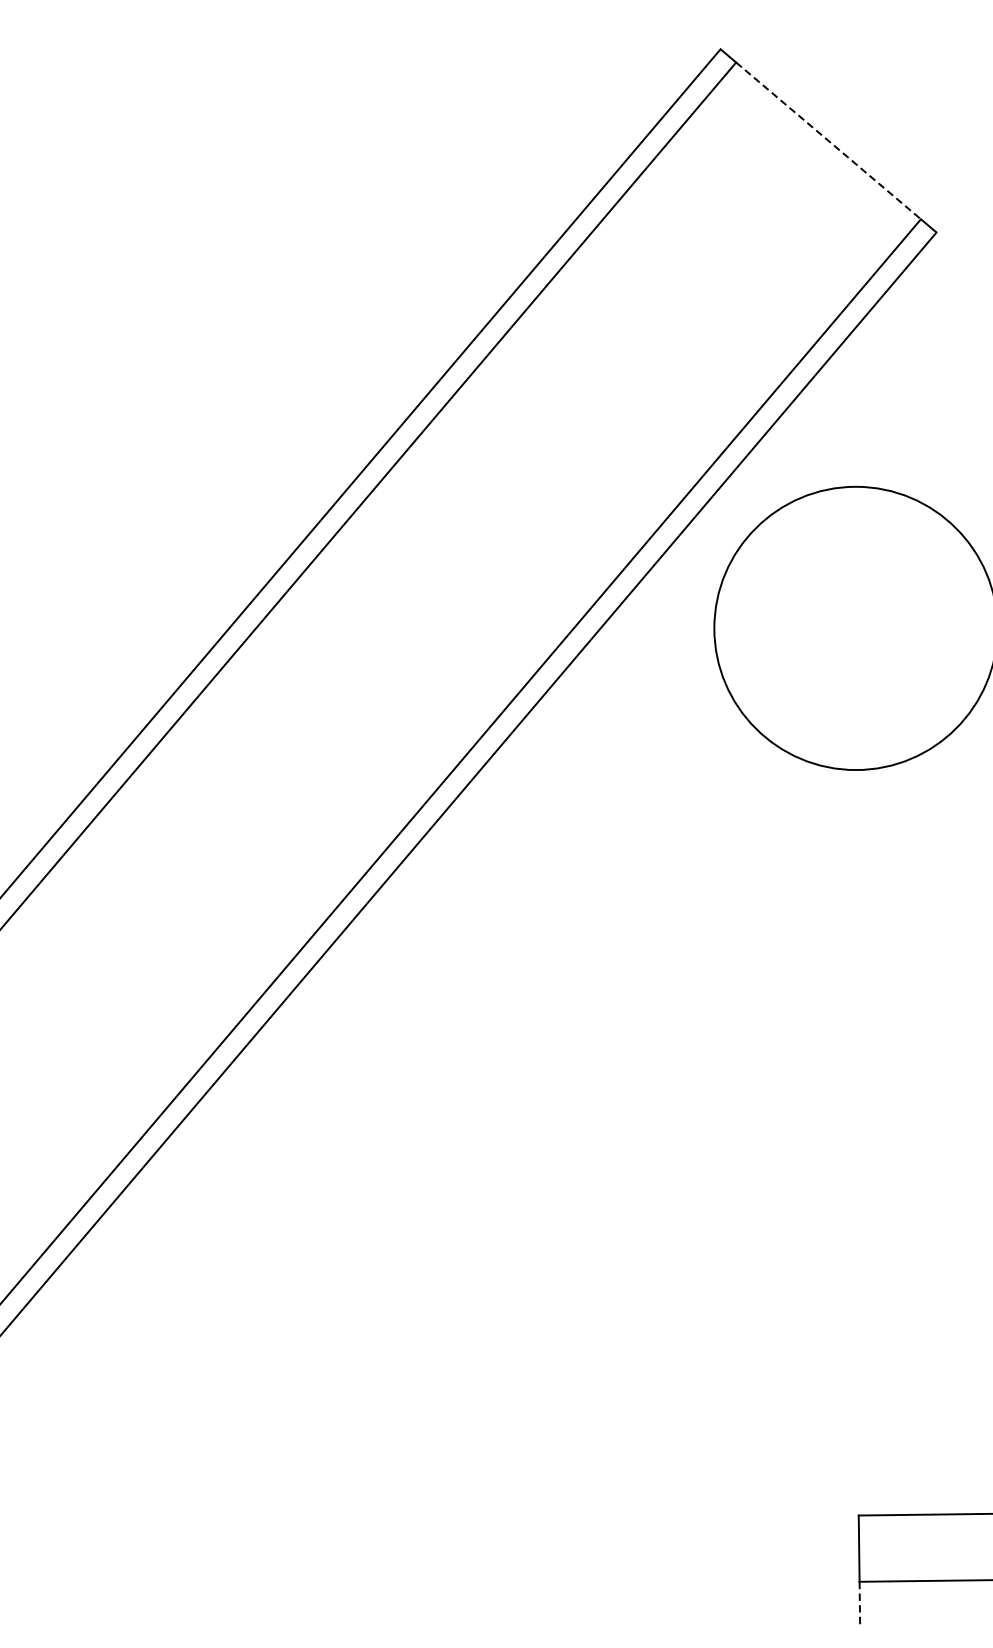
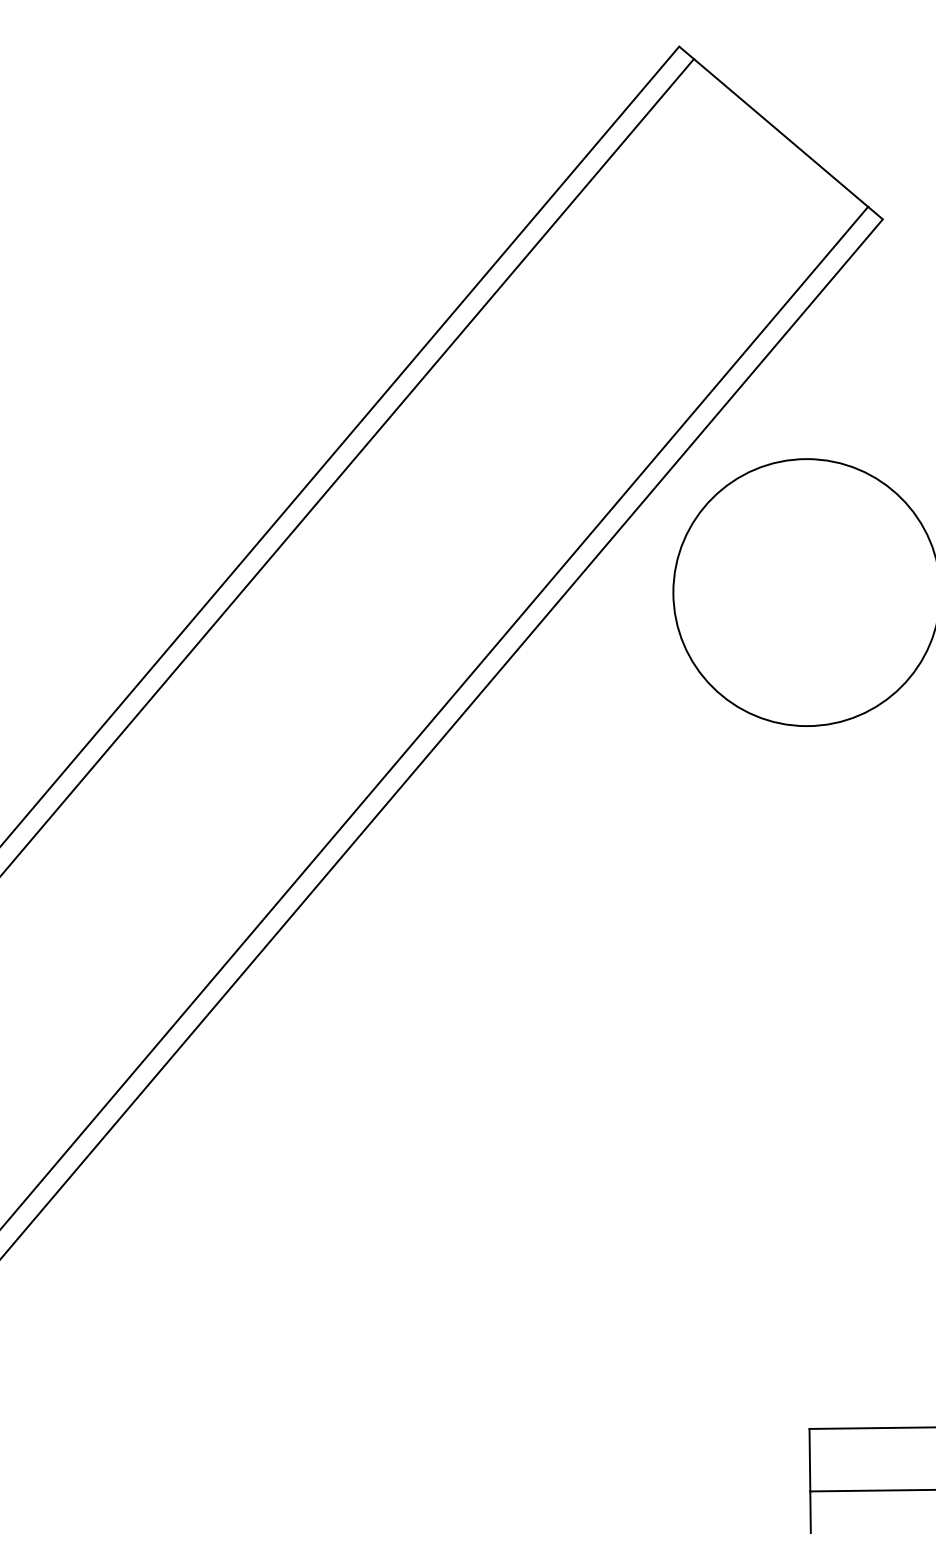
line: (829, 141) -> (781, 133), dashed -> solid
line: (859, 1604) -> (810, 1512), dashed -> solid

